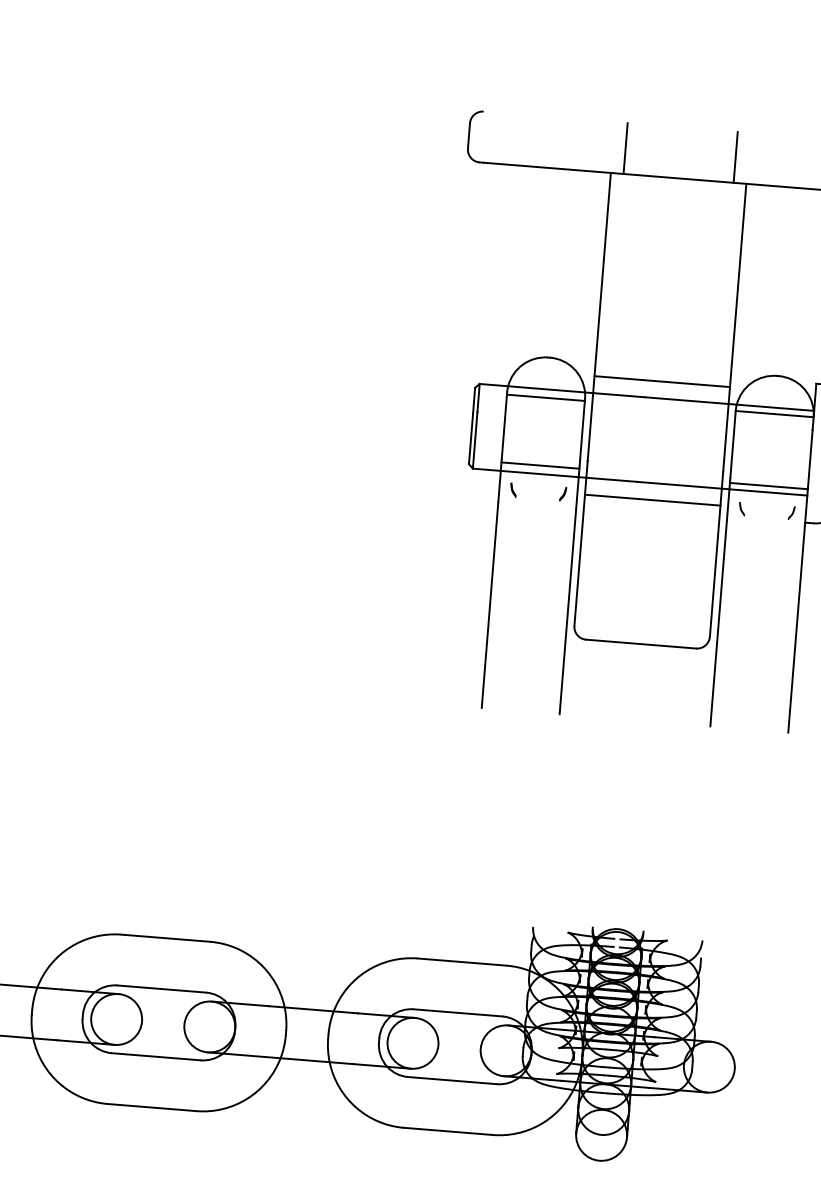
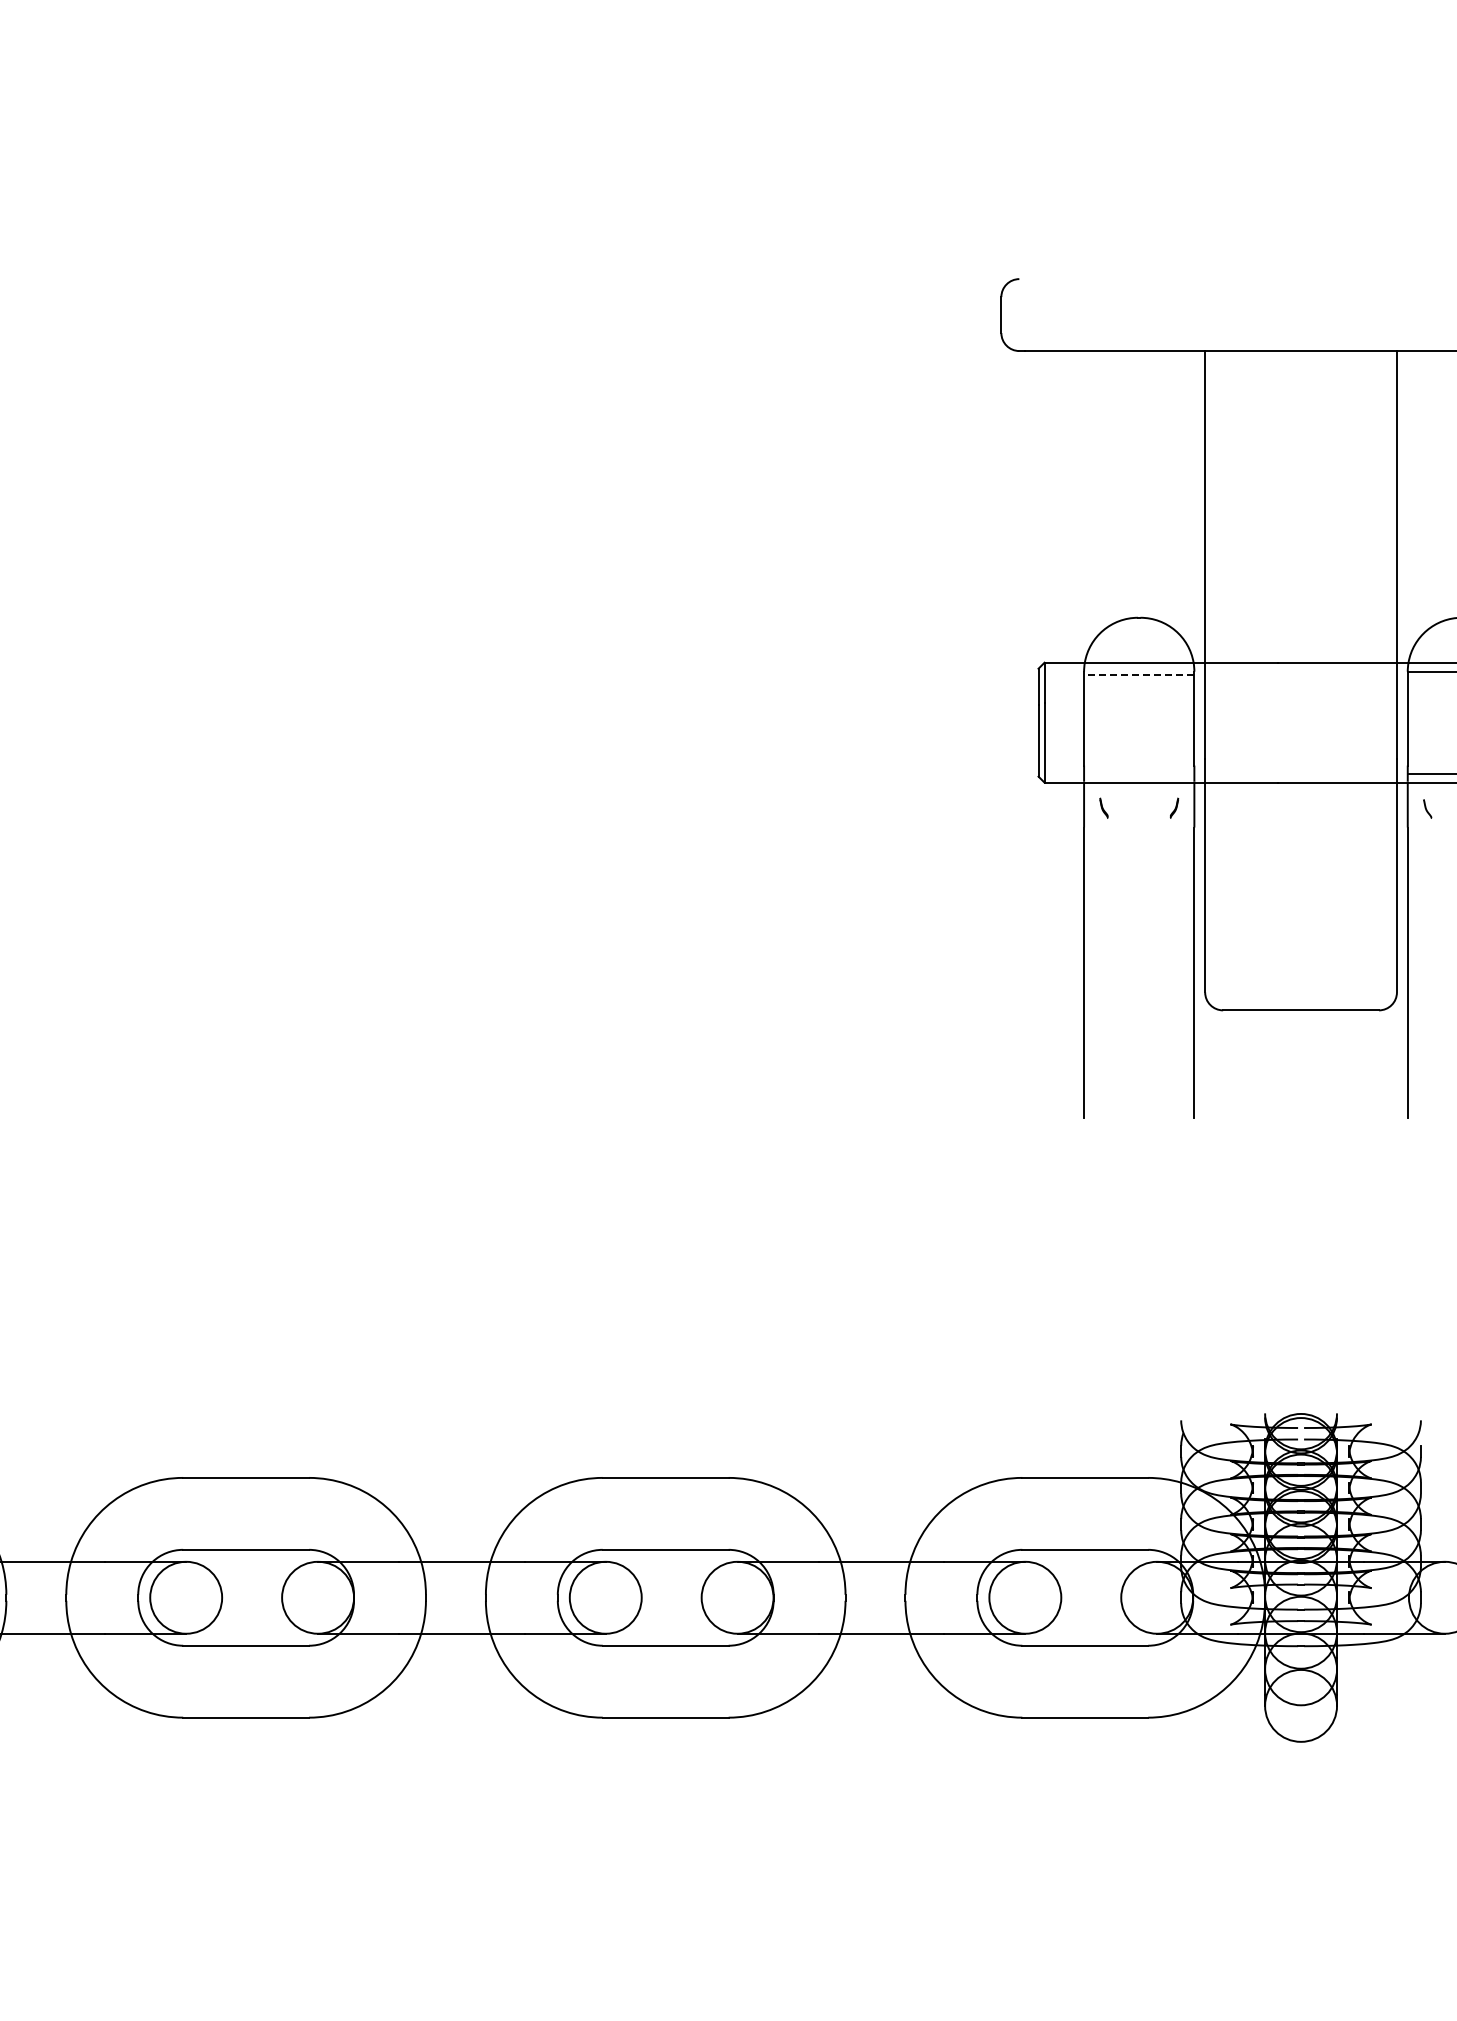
line: (625, 148) -> (1223, 315), removed
line: (735, 157) -> (1378, 315), removed
line: (661, 381) -> (1300, 638), removed
line: (545, 397) -> (1138, 674), solid -> dashed
line: (540, 465) -> (1139, 770), removed
line: (652, 500) -> (1300, 806), removed

